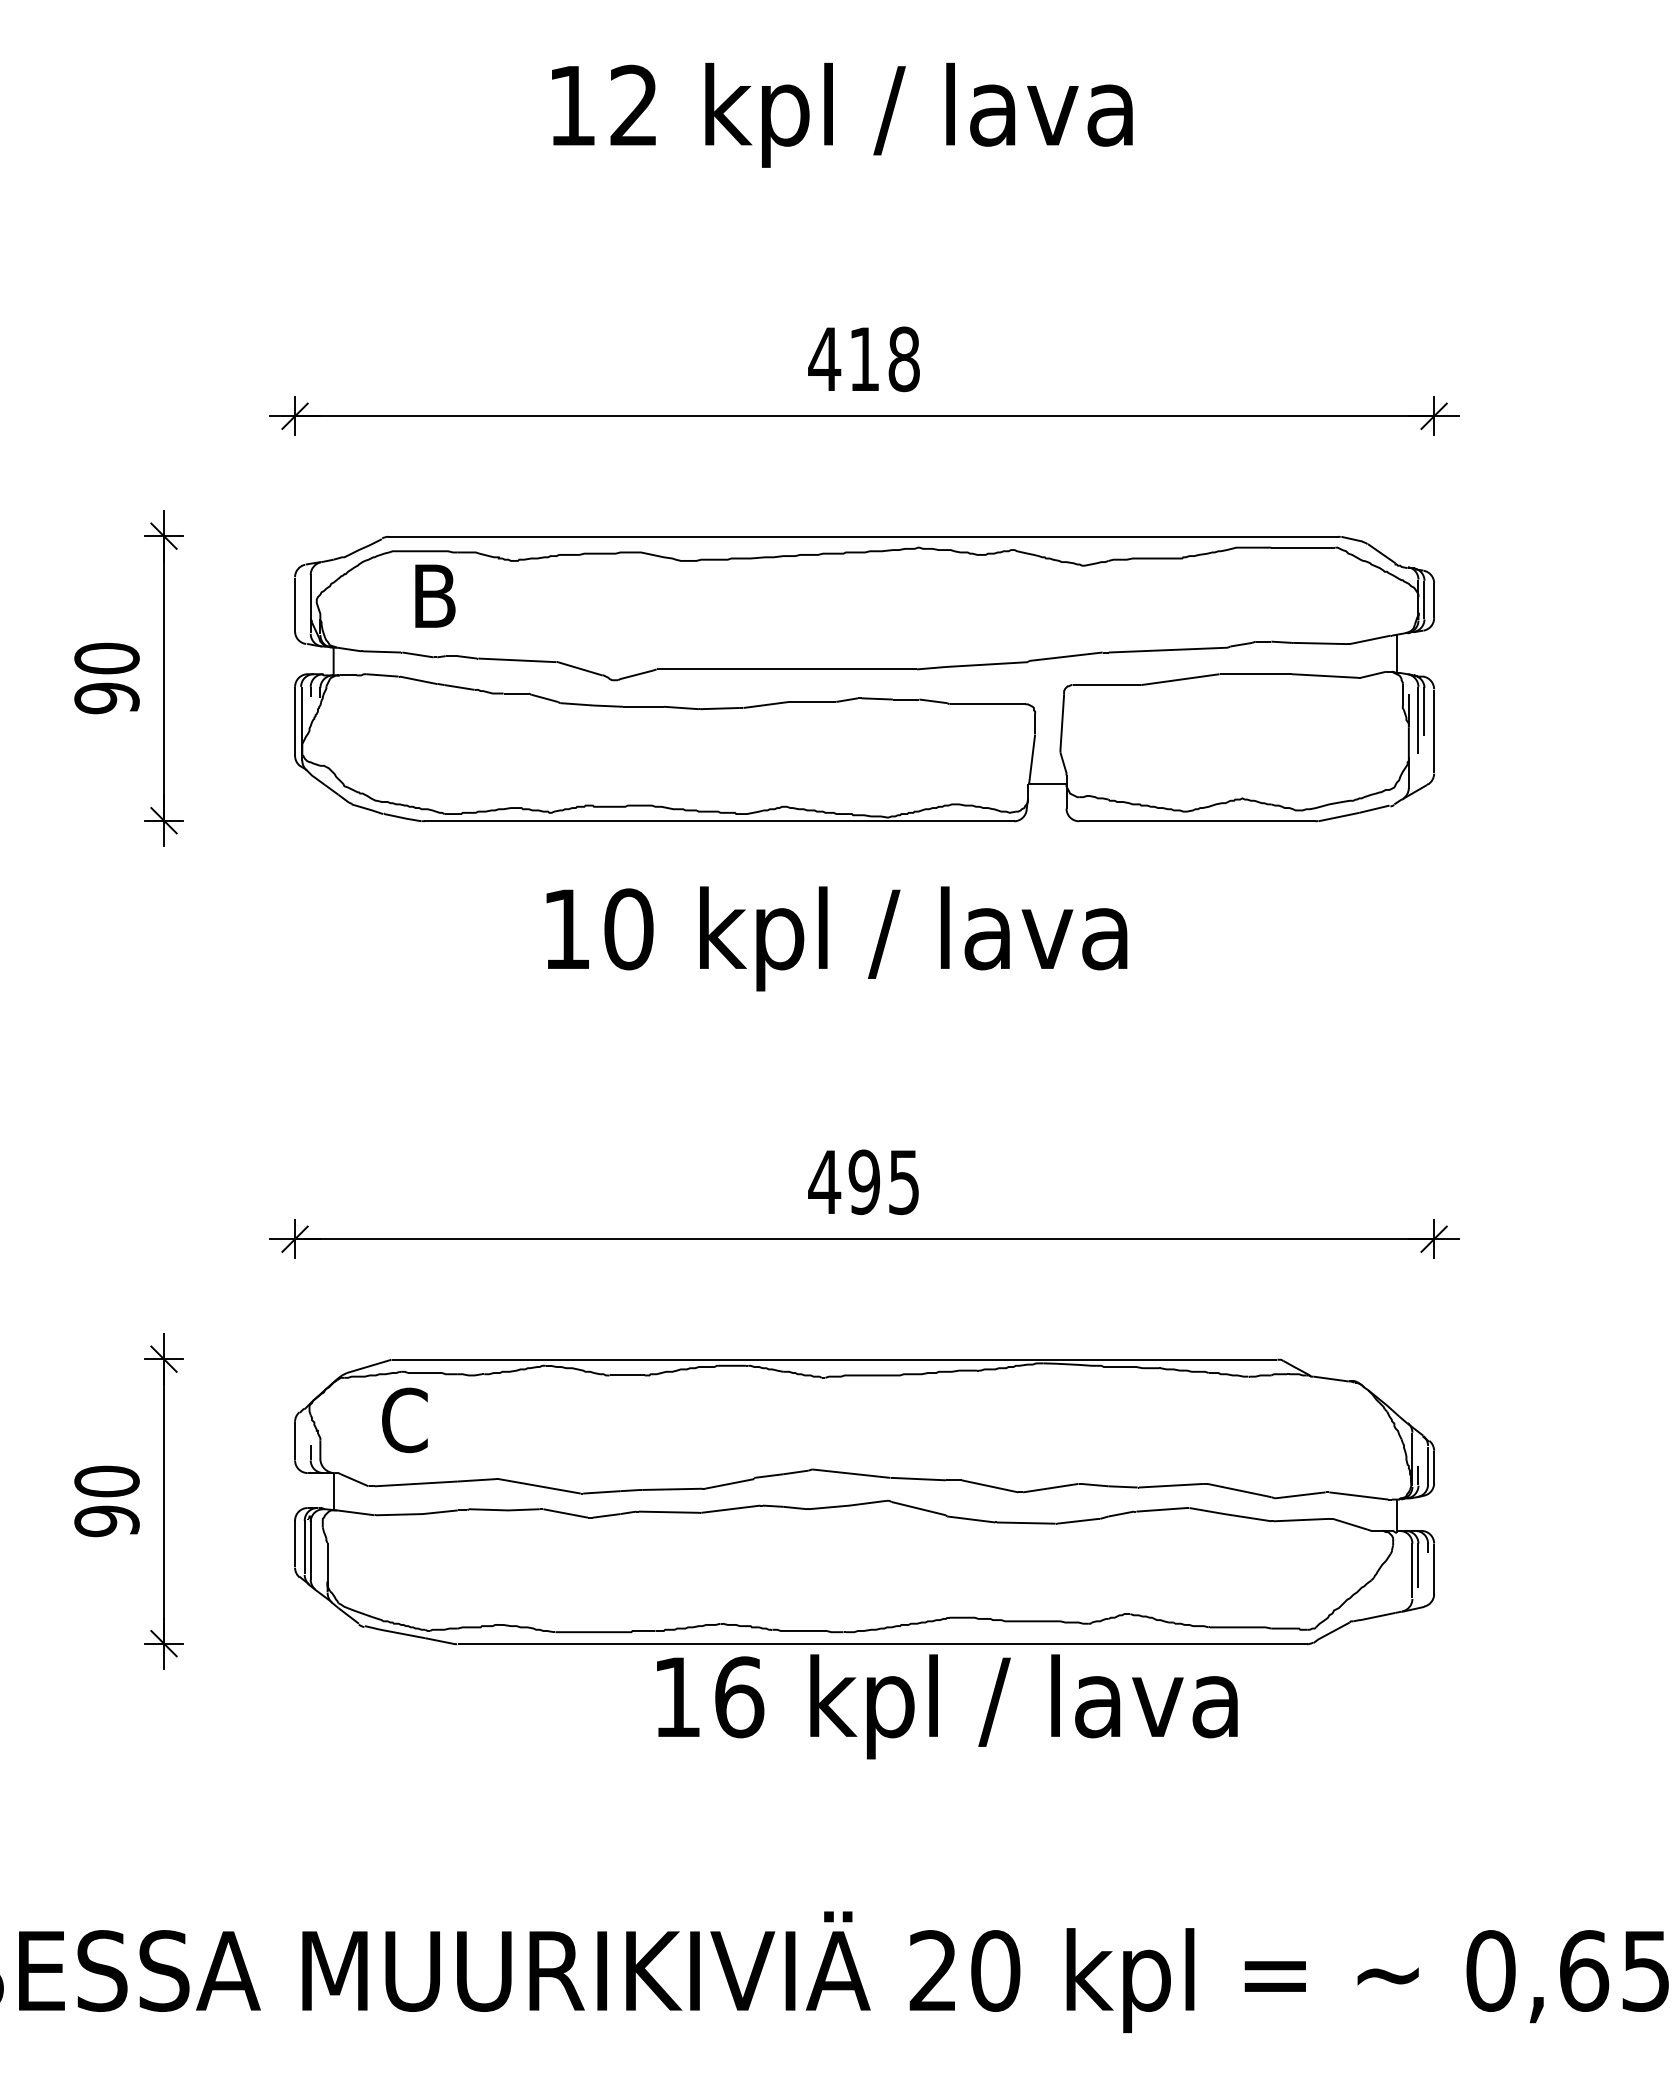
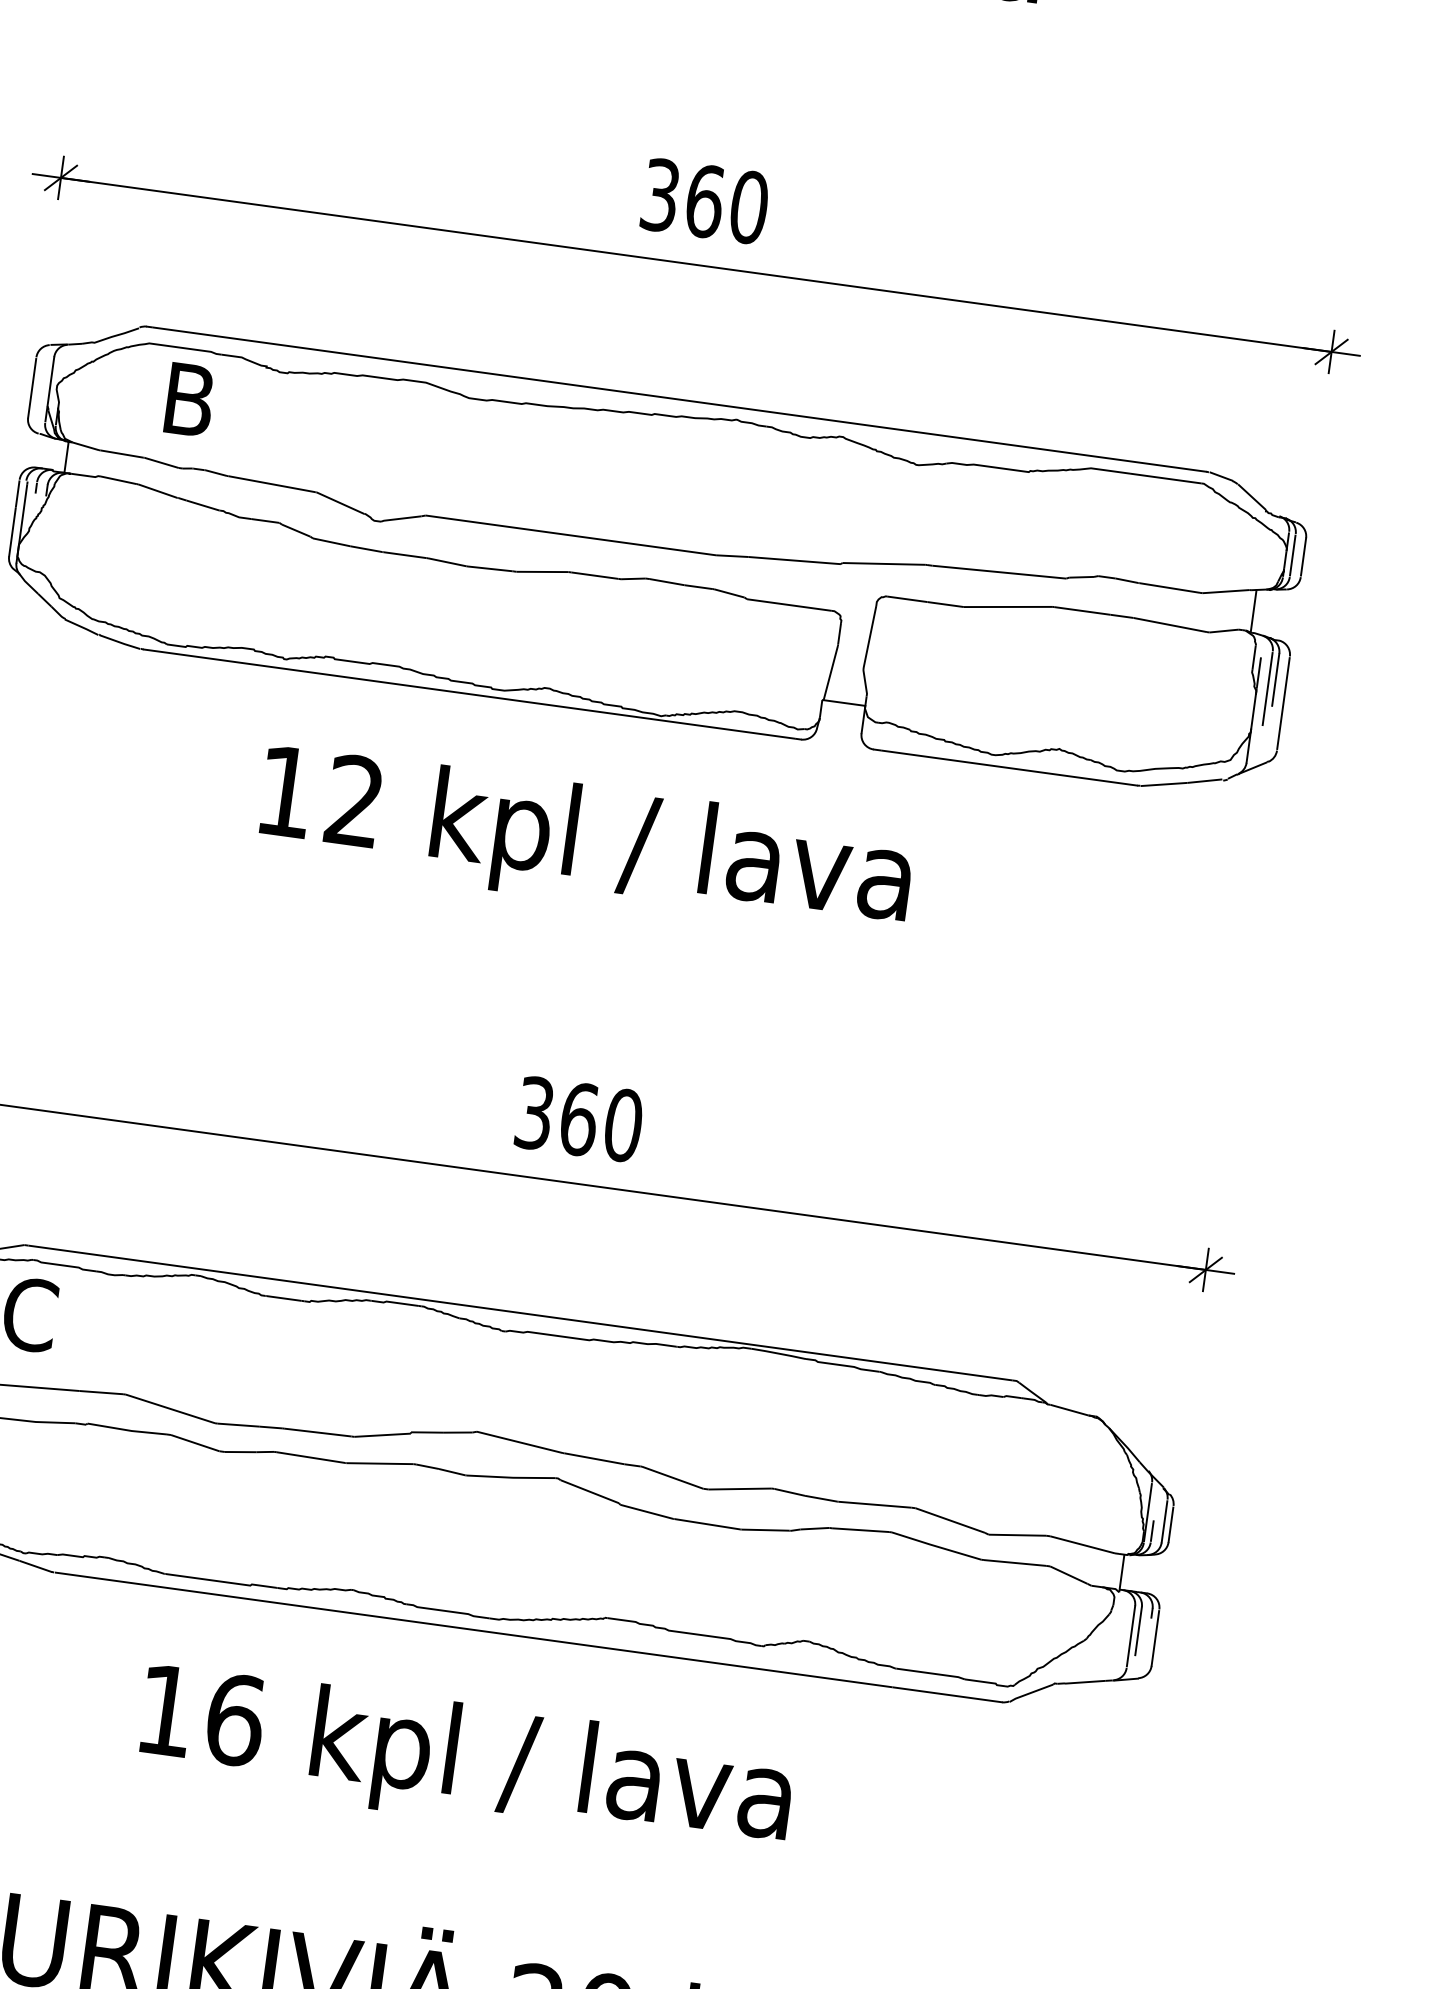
text: (863, 359) -> (703, 201), 418 -> 360
text: (628, 929) -> (354, 801), 10 -> 12
text: (863, 1182) -> (578, 1119), 495 -> 360
text: (947, 1706) -> (466, 1762), moved

